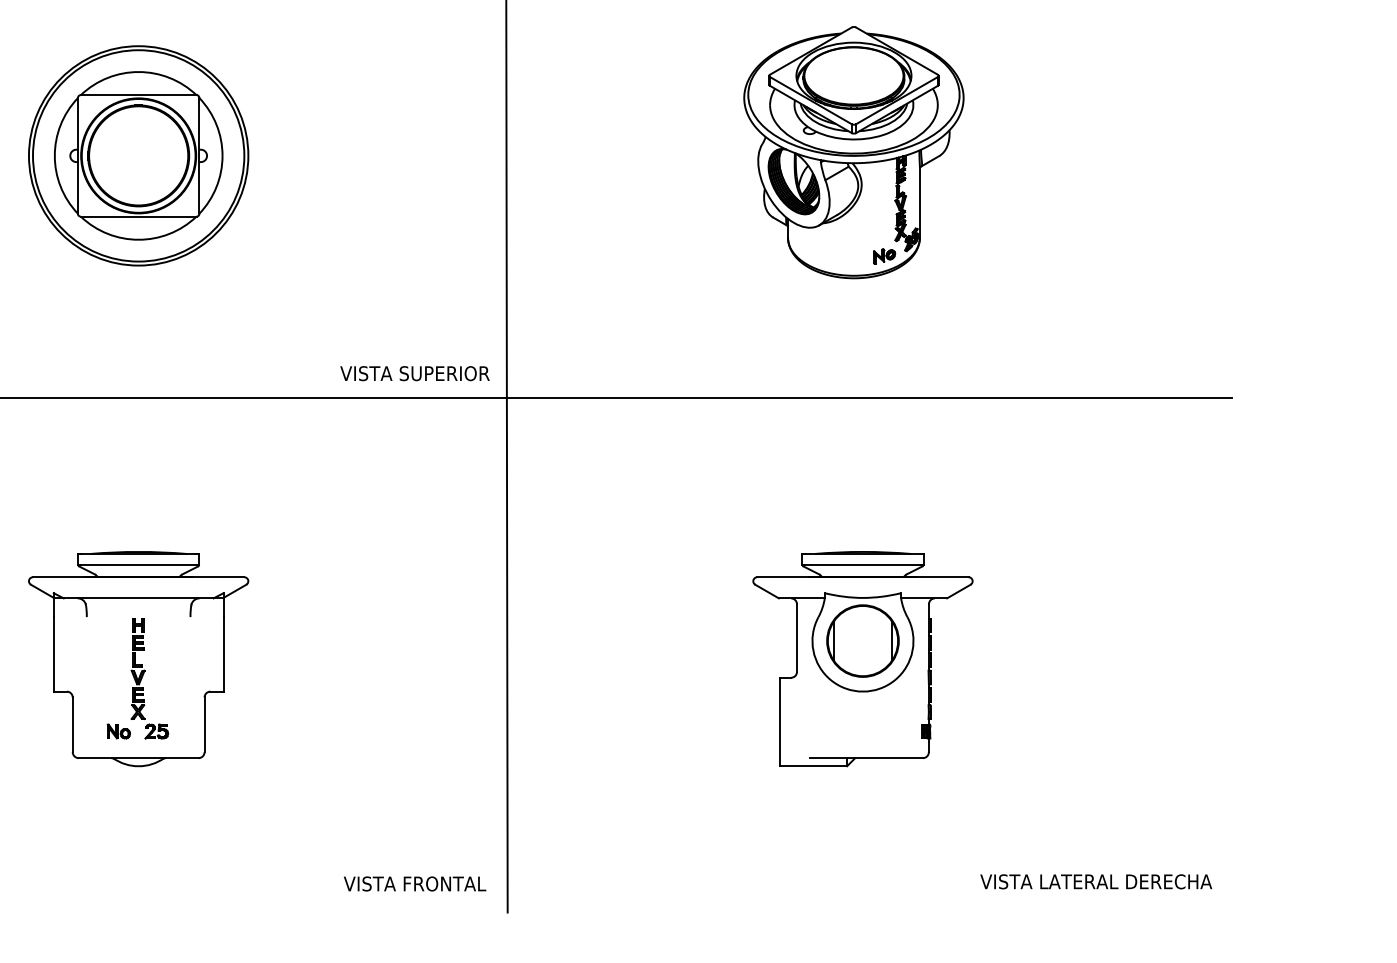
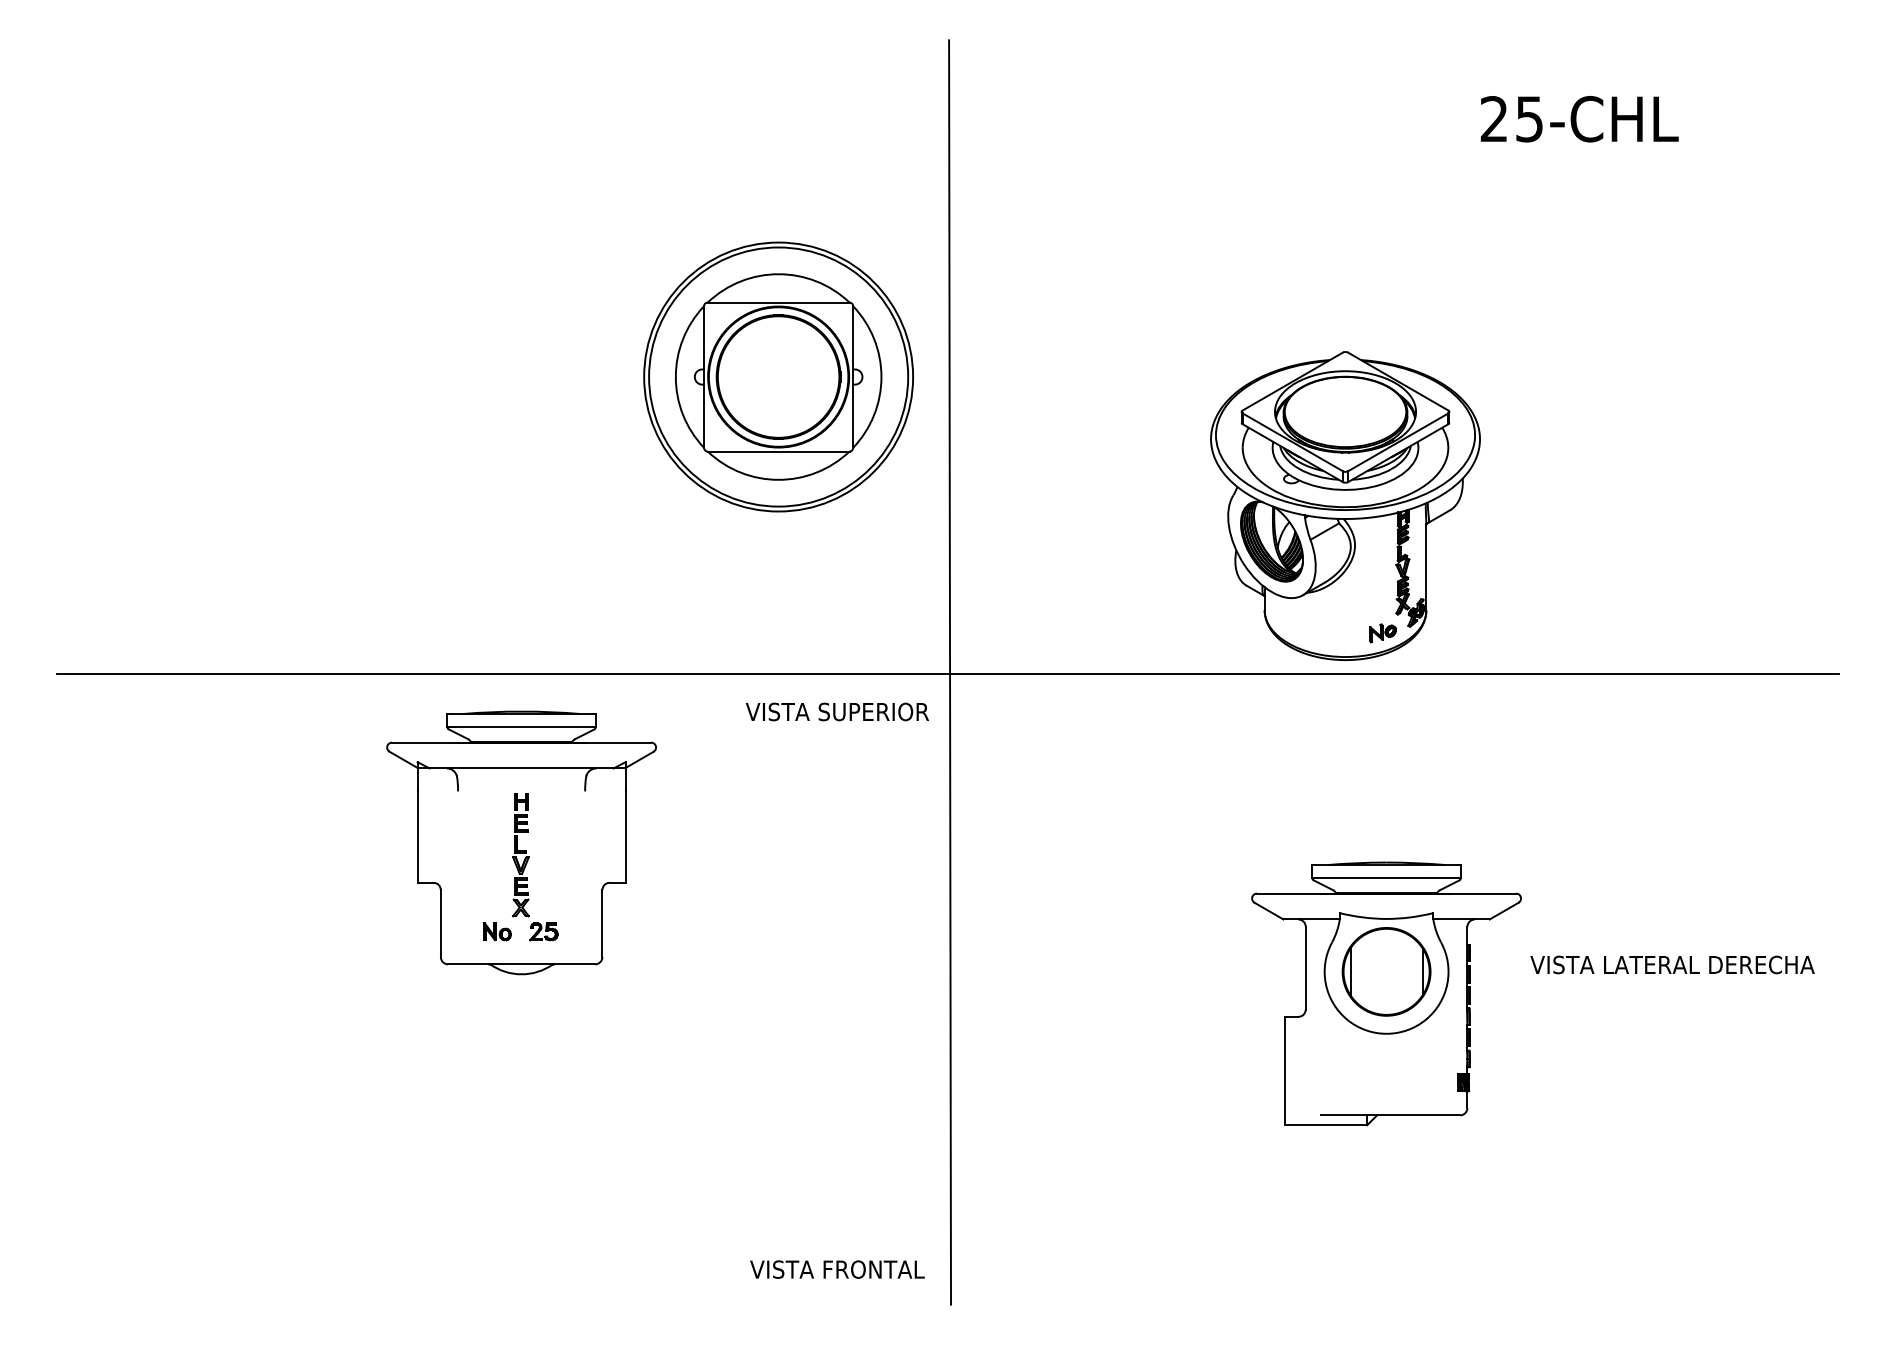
part: (853, 152) -> (1345, 505), moved
part: (138, 155) -> (778, 376), moved
text: (414, 373) -> (836, 711), moved
part: (138, 658) -> (521, 842), moved
text: (1096, 881) -> (1672, 964), moved

